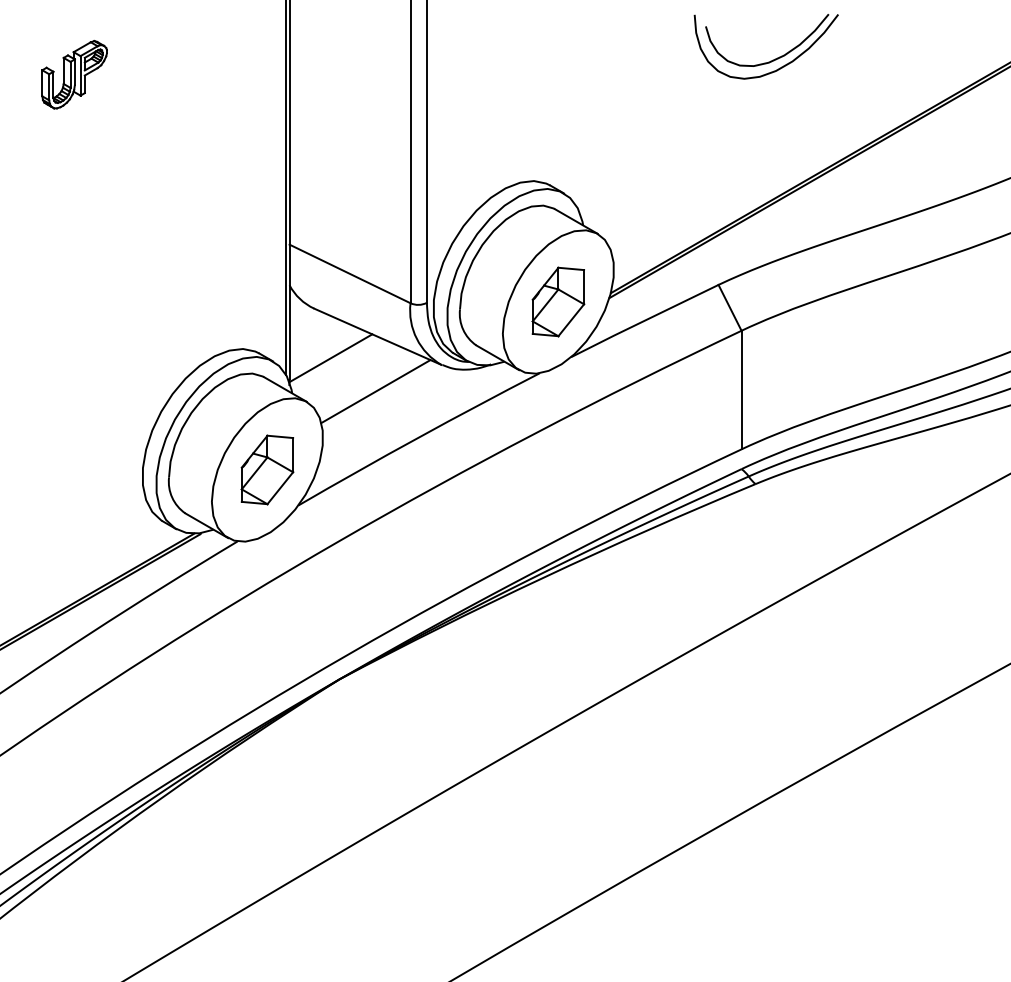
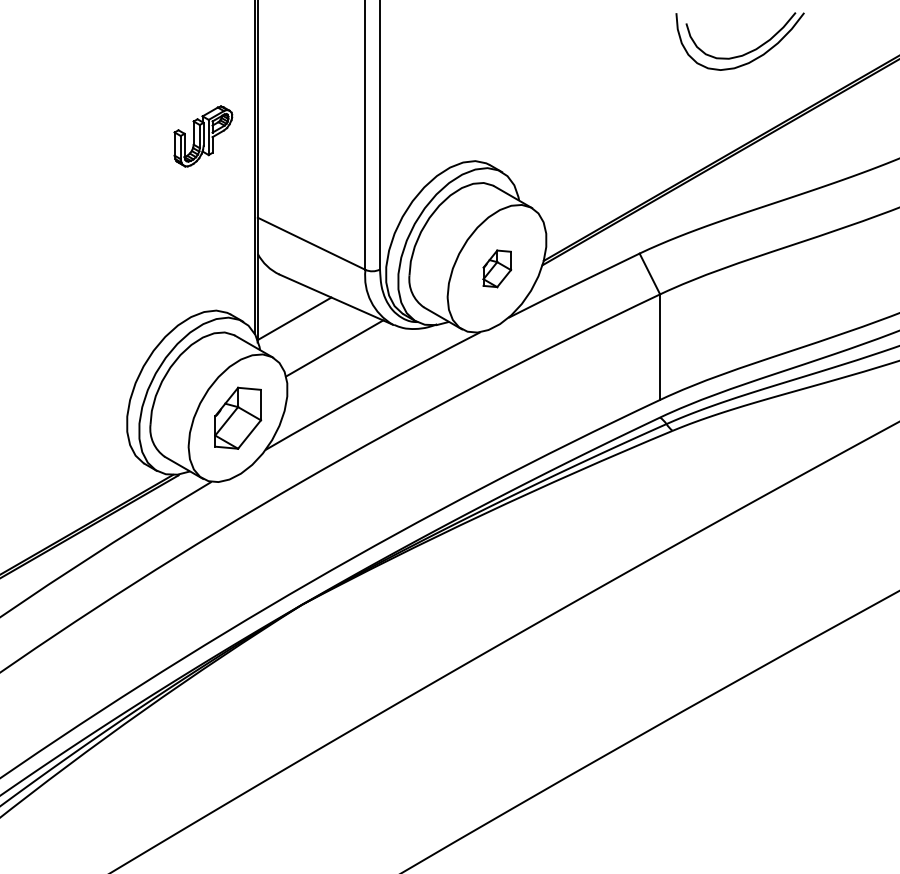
part: (771, 60) -> (744, 53), moved
part: (74, 74) -> (203, 136), moved
part: (558, 301) -> (497, 268), size x0.6

